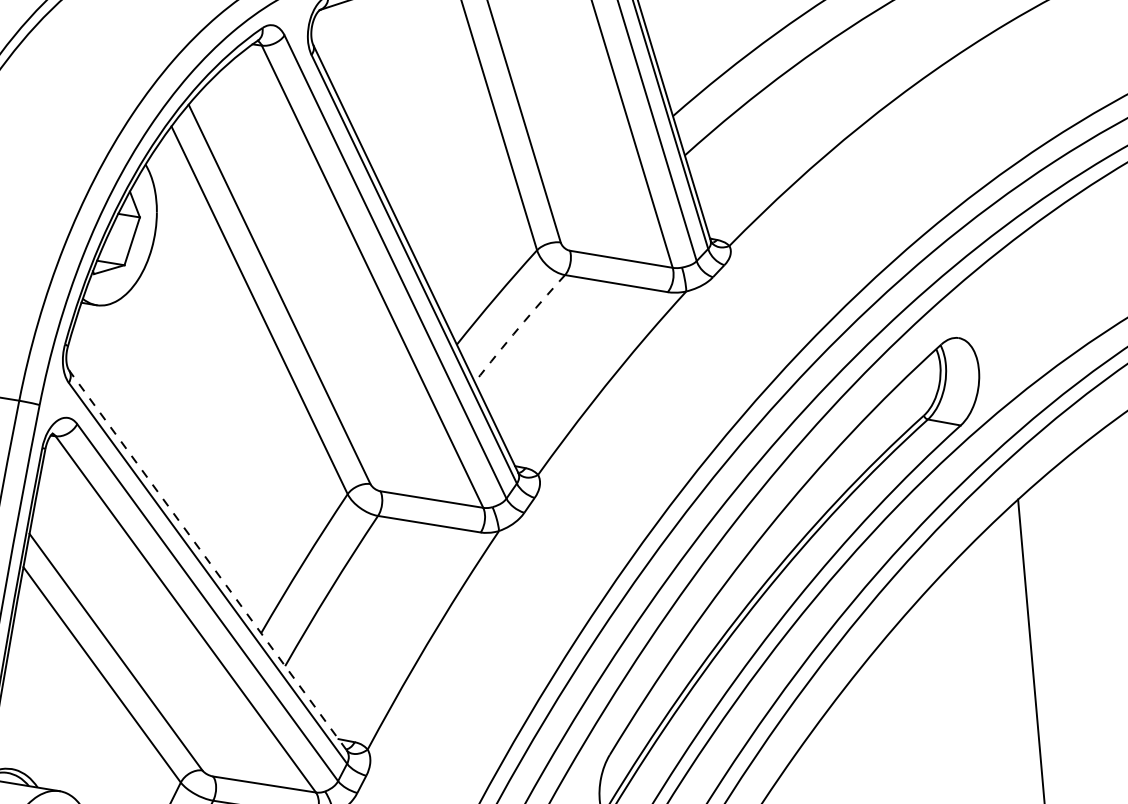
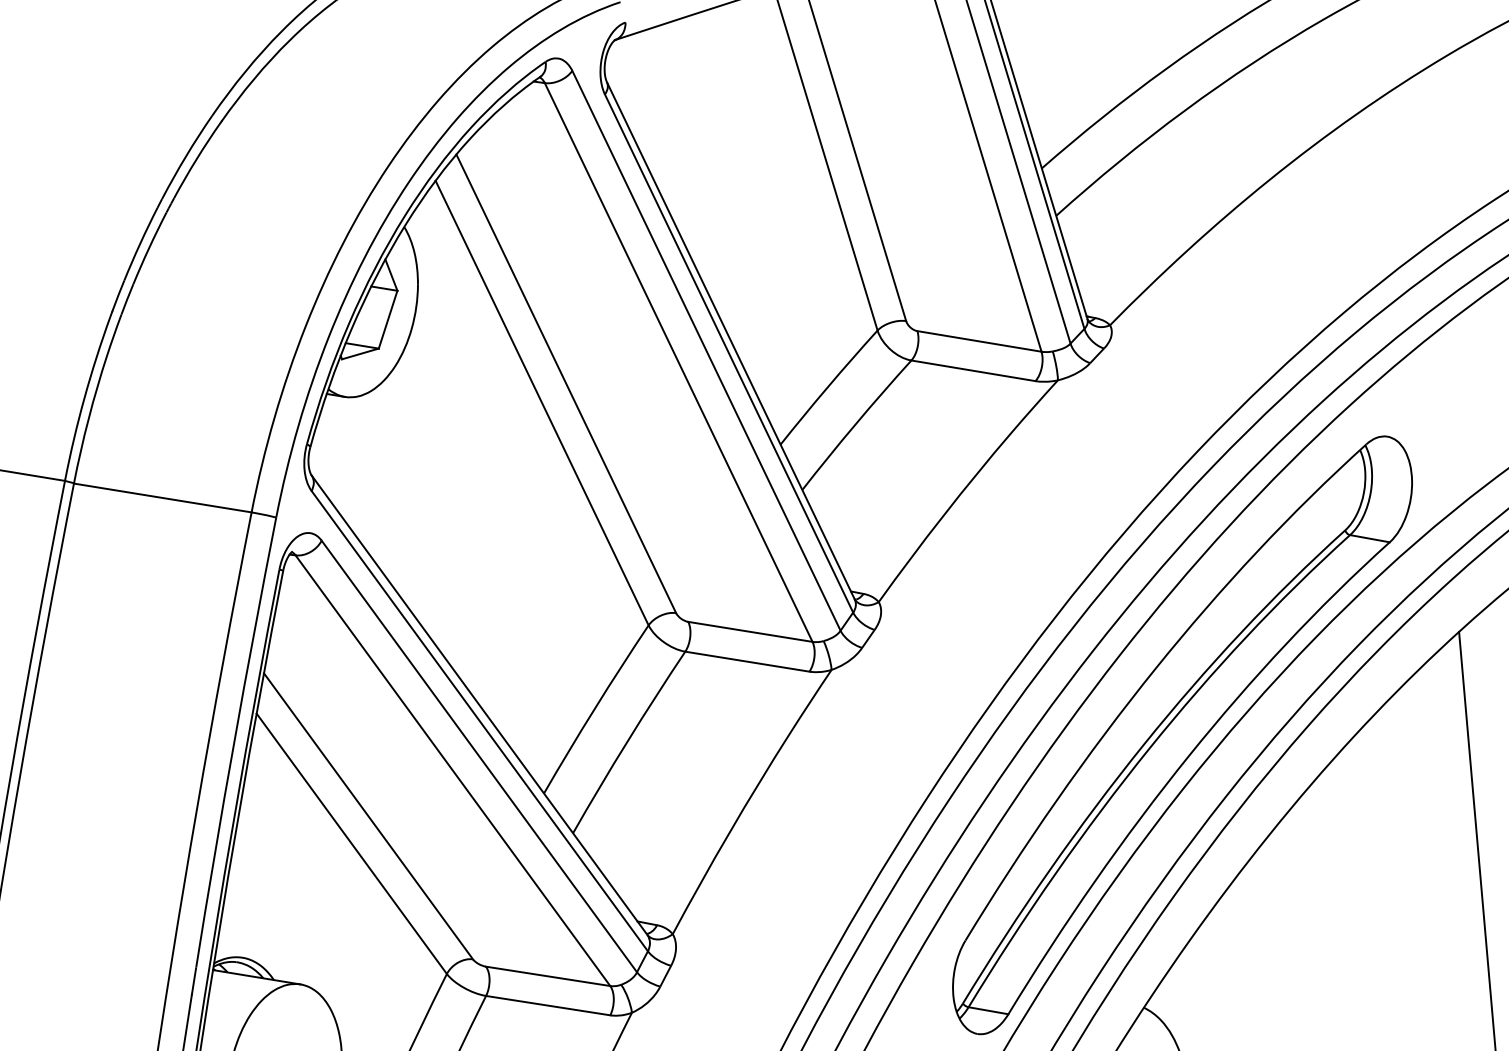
arc: (518, 328) -> (855, 424), dashed -> solid
line: (207, 560) -> (479, 705), dashed -> solid

